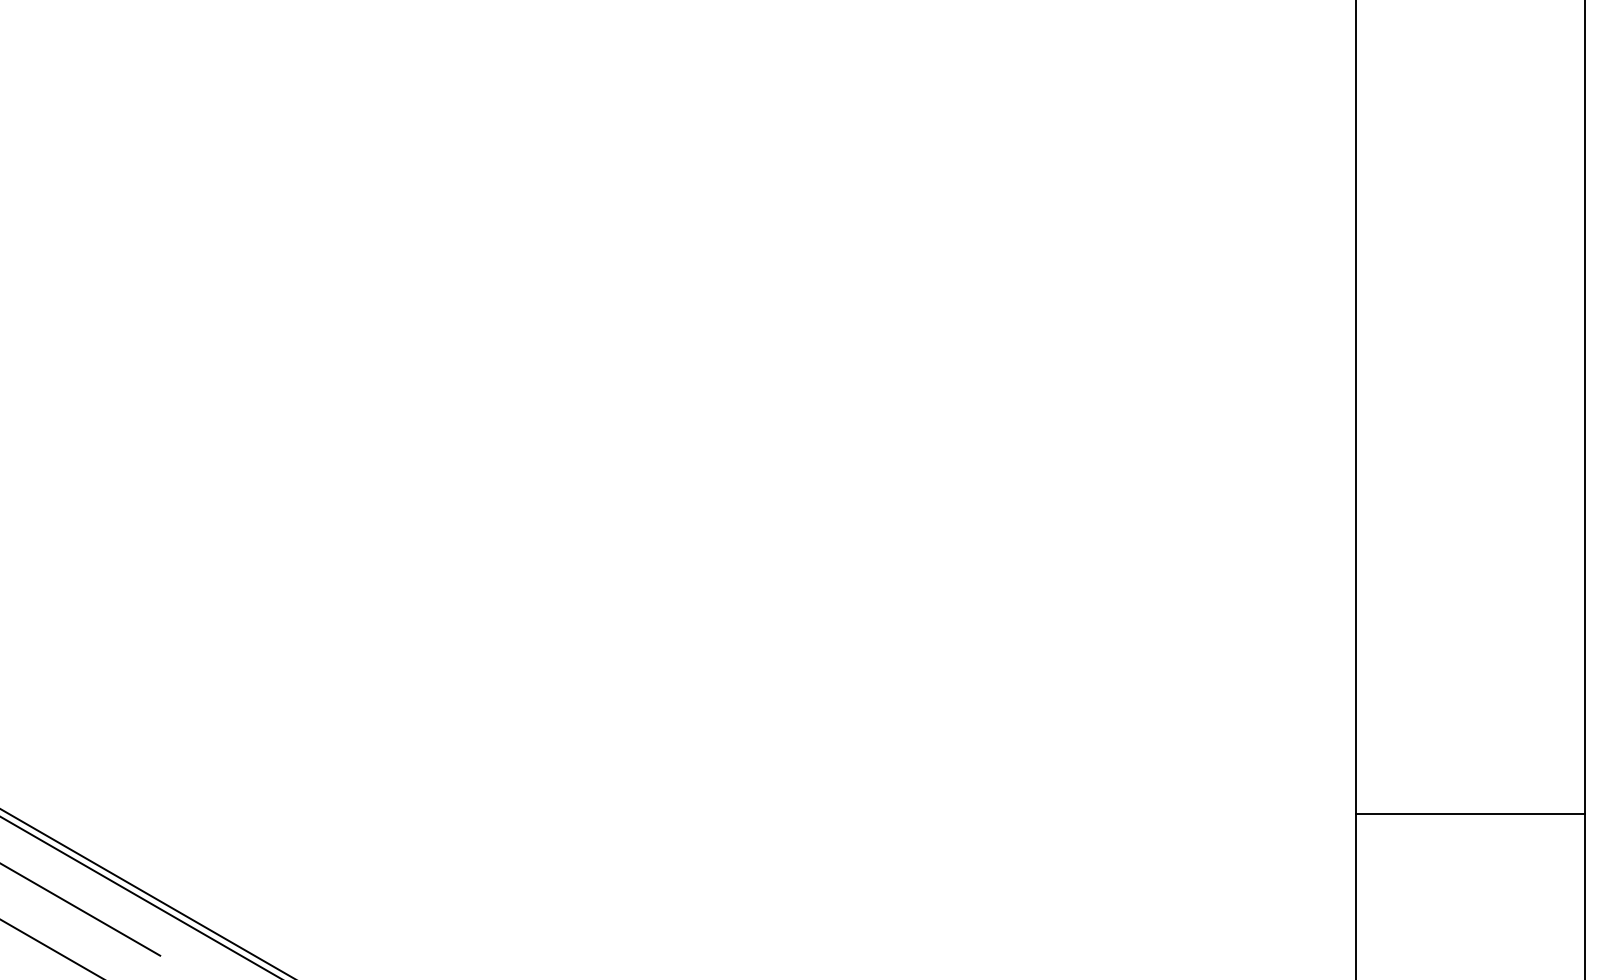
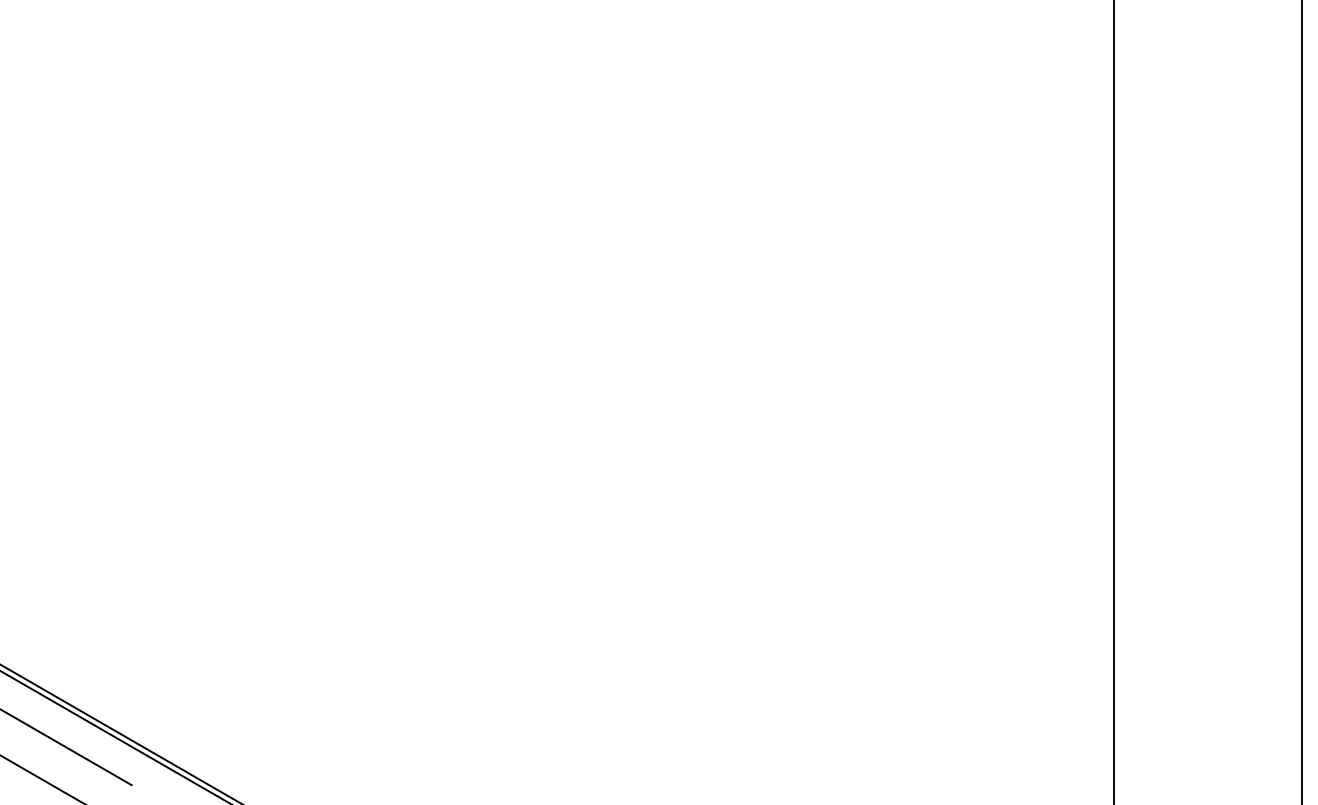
line: (1470, 813) -> (1208, 668), removed

